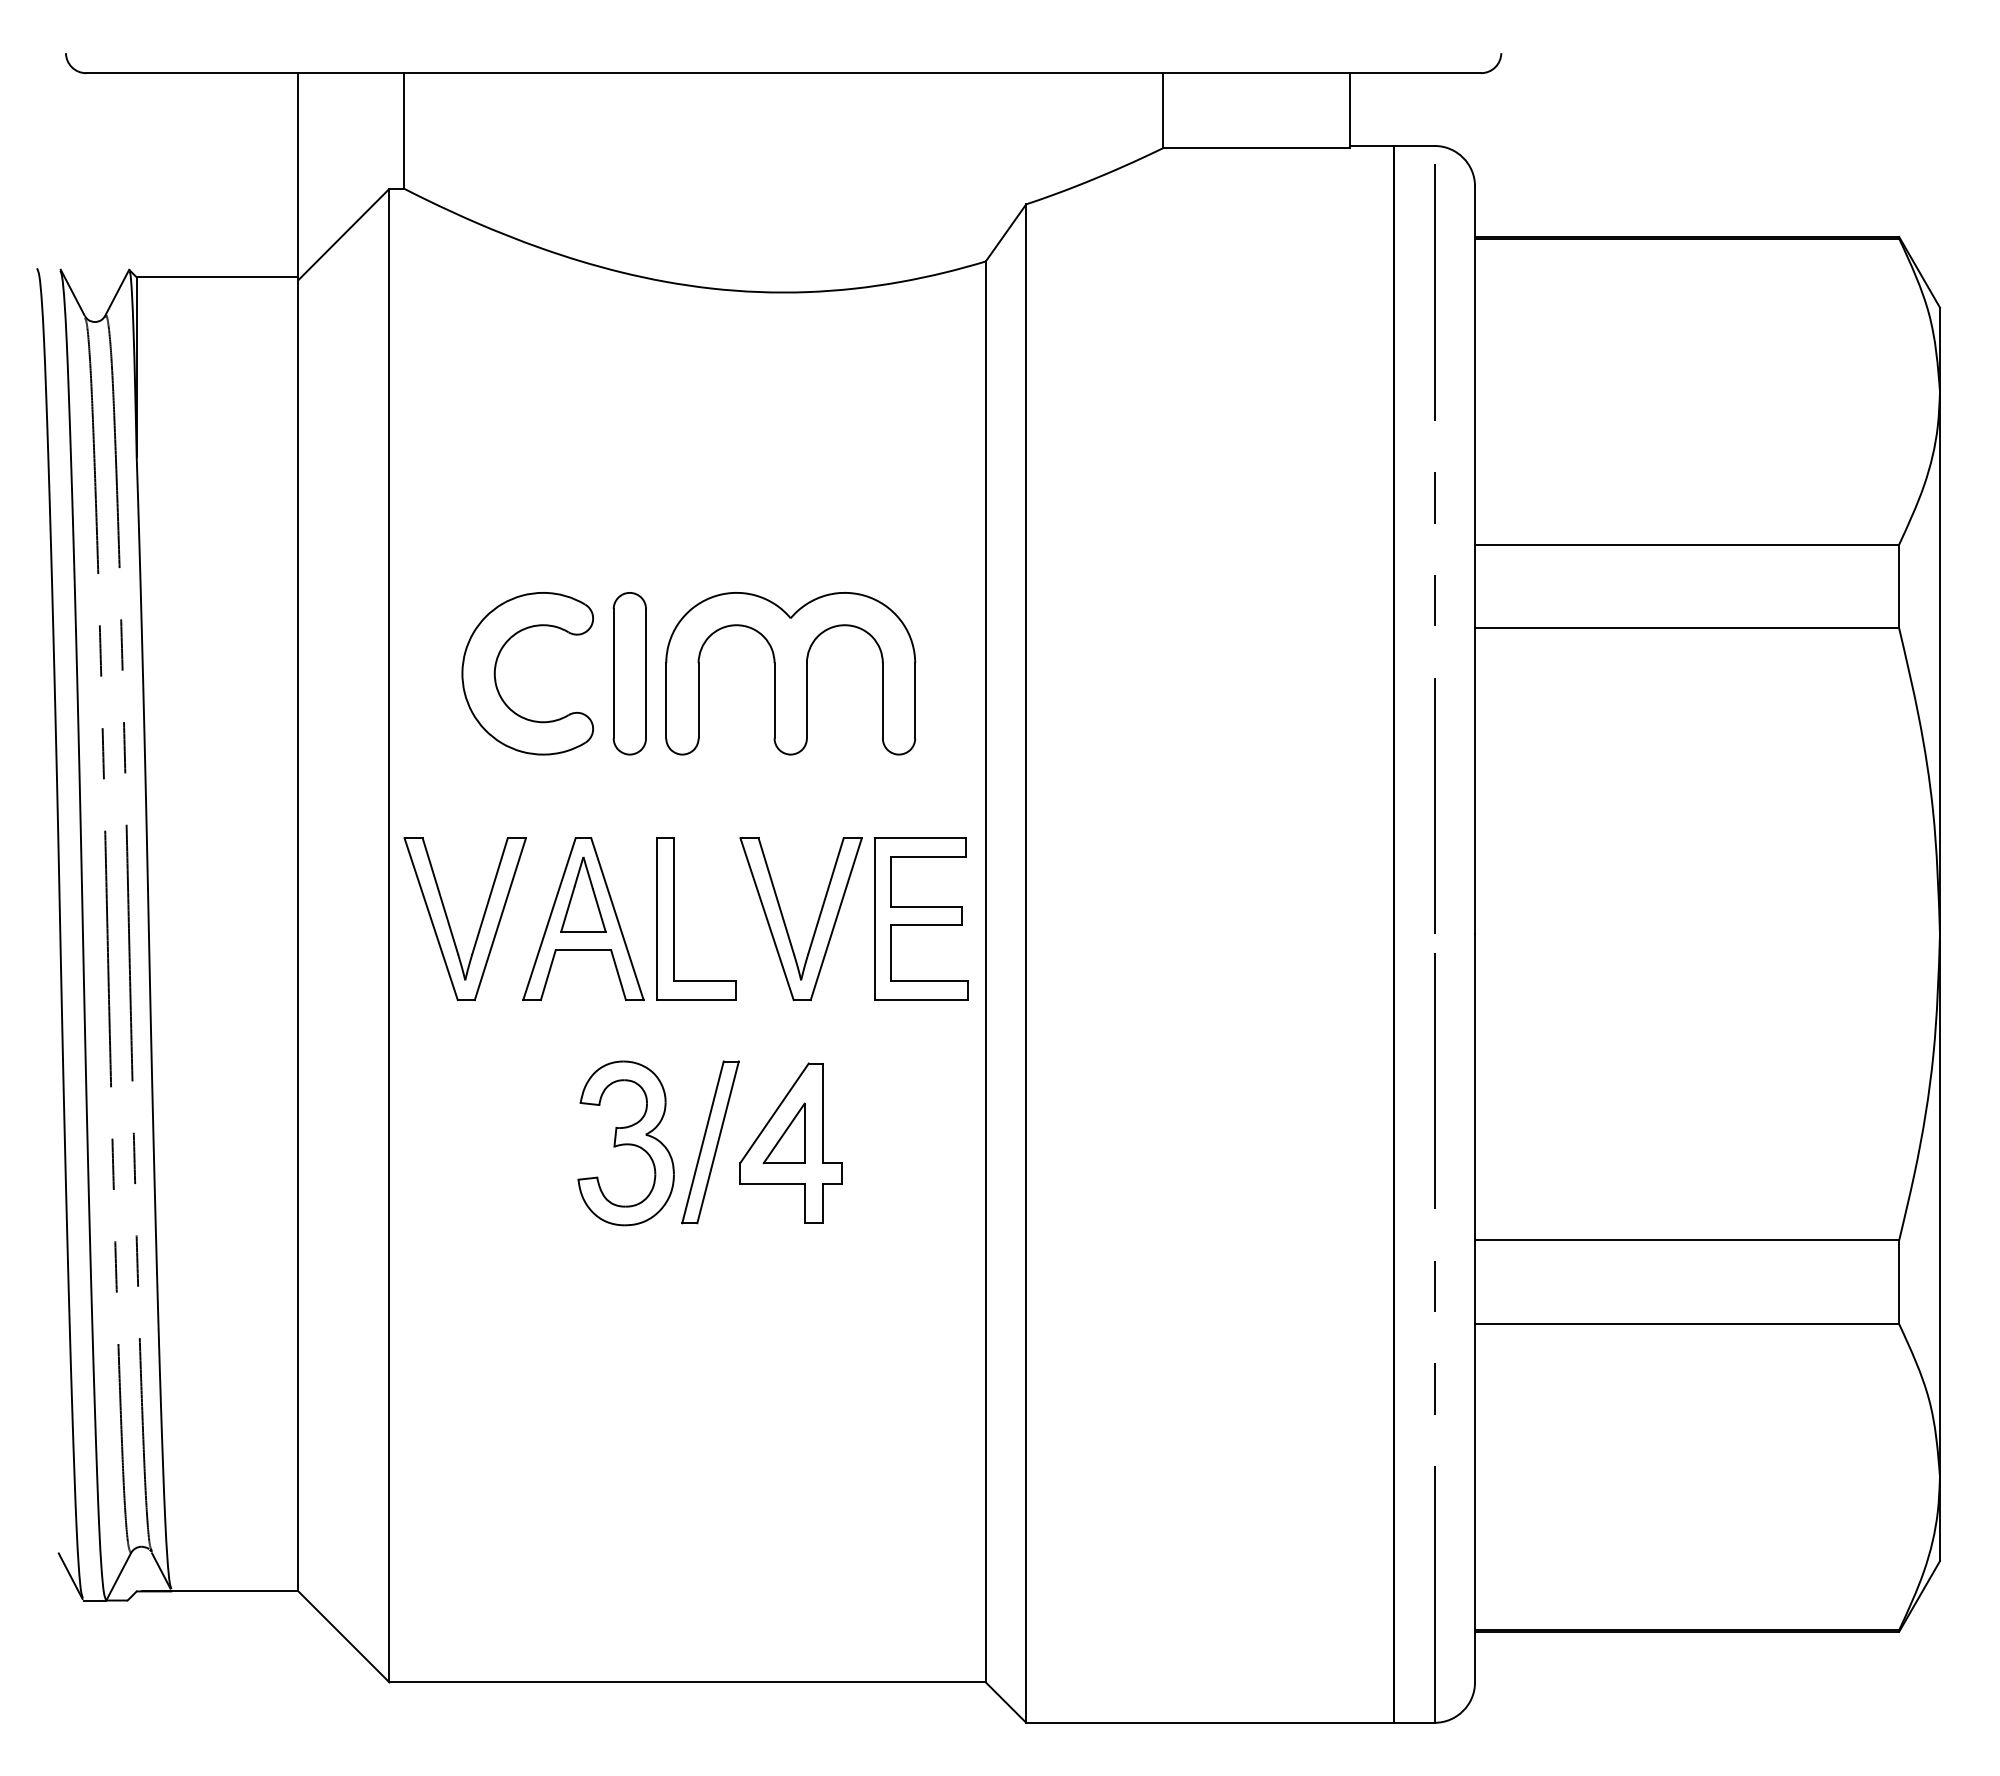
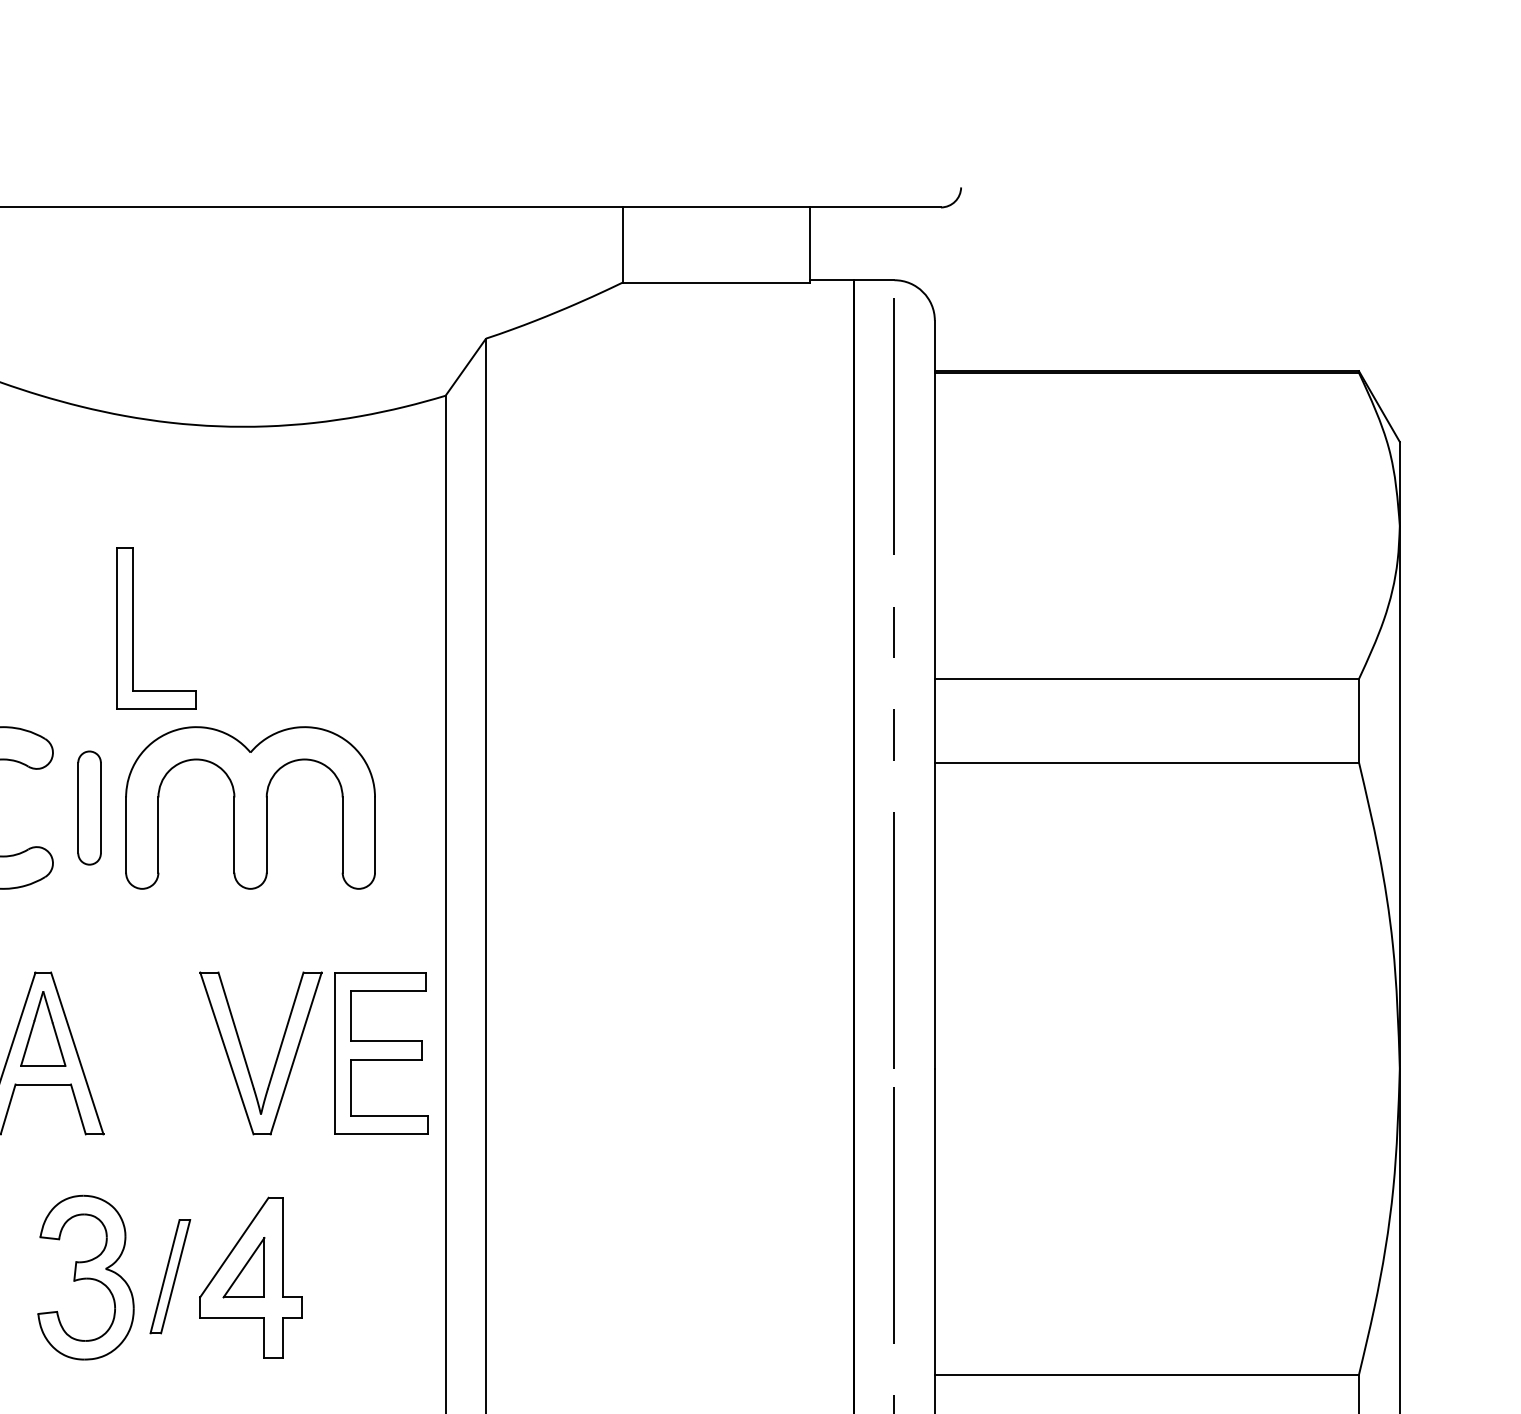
part: (629, 673) -> (89, 807), size x0.7
part: (674, 918) -> (134, 627), moved
part: (710, 1142) -> (170, 1276), size x0.7

